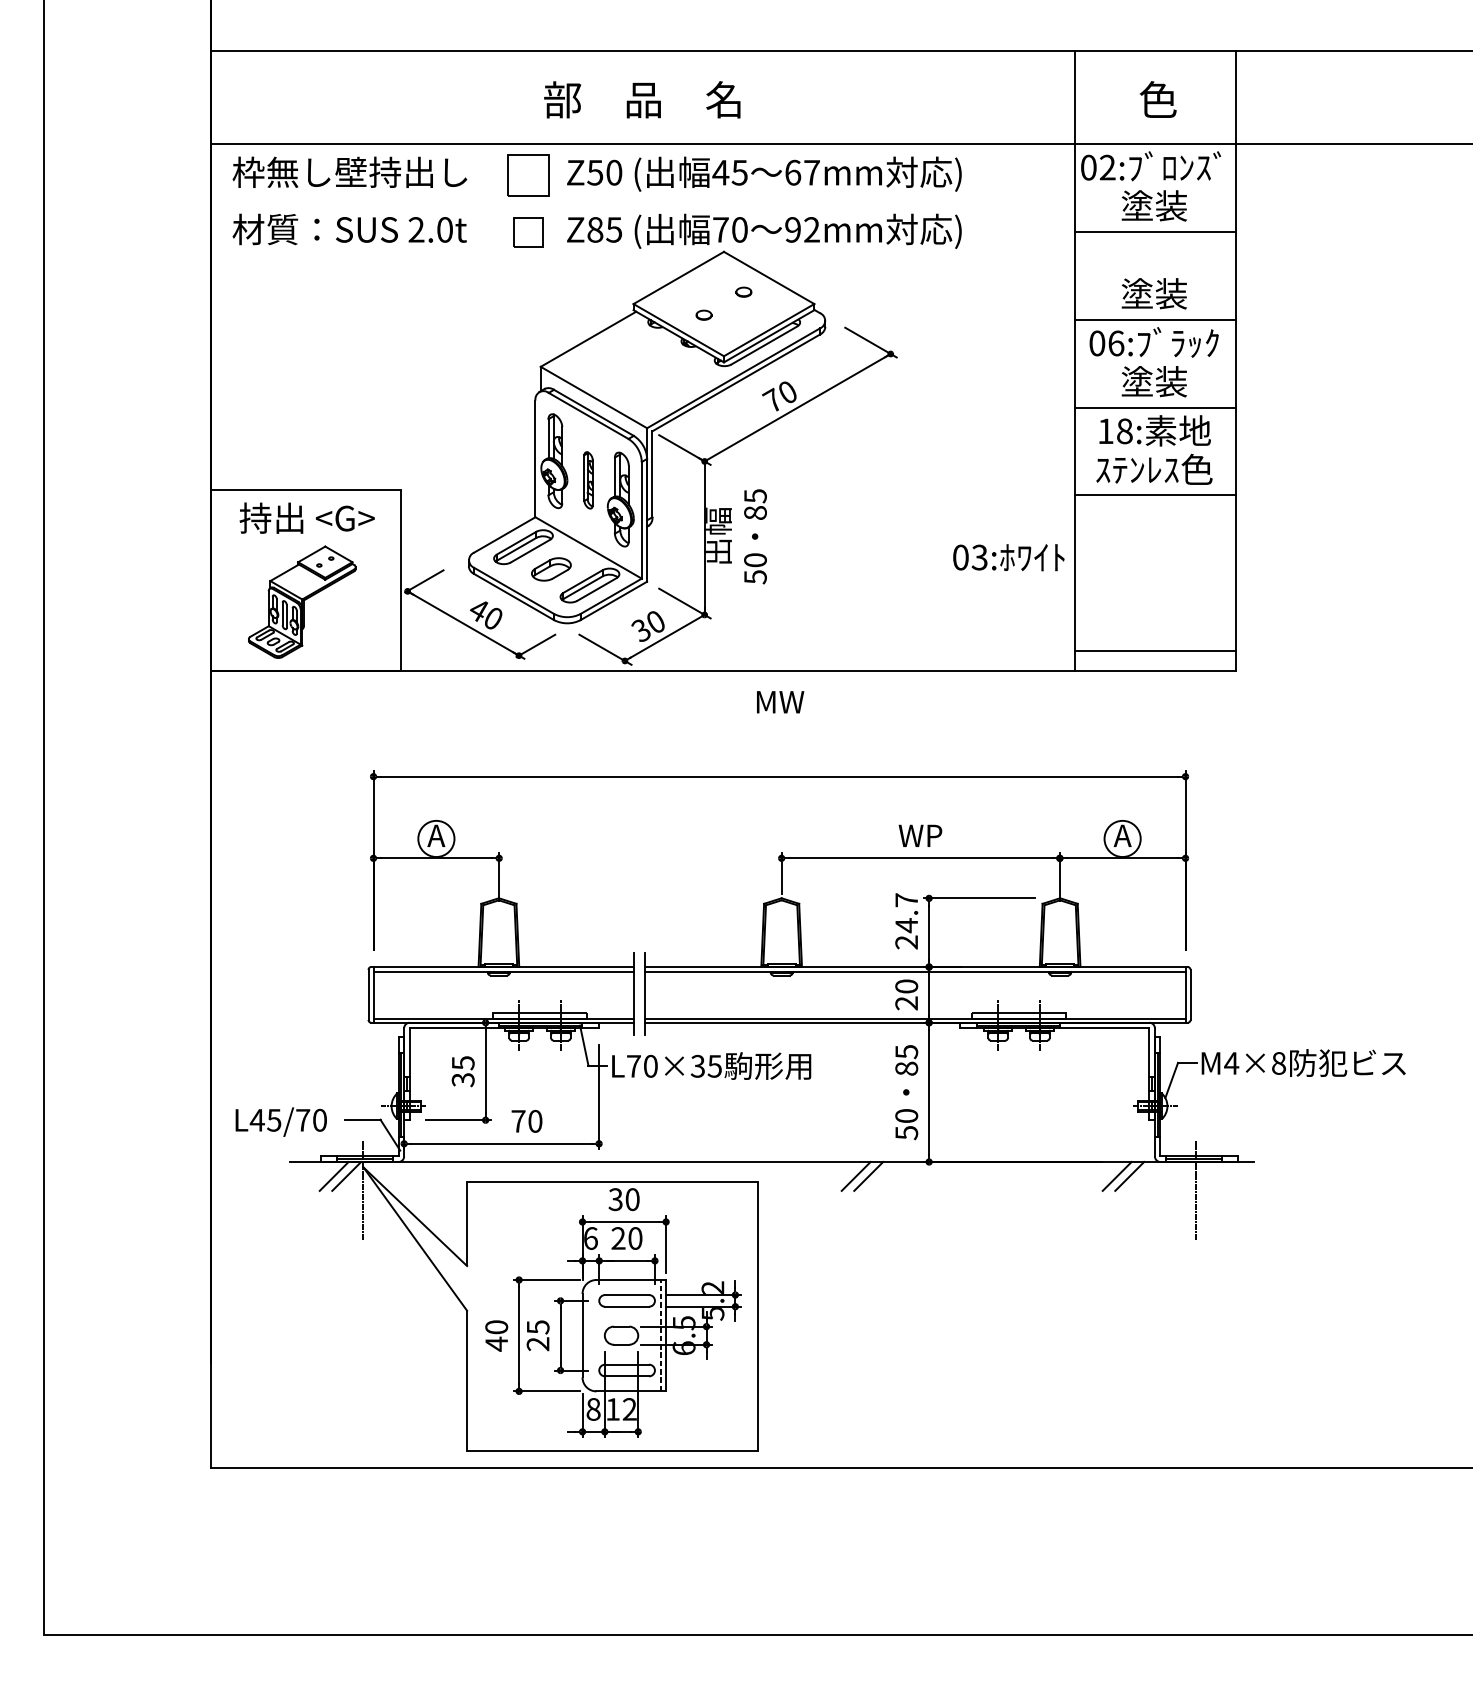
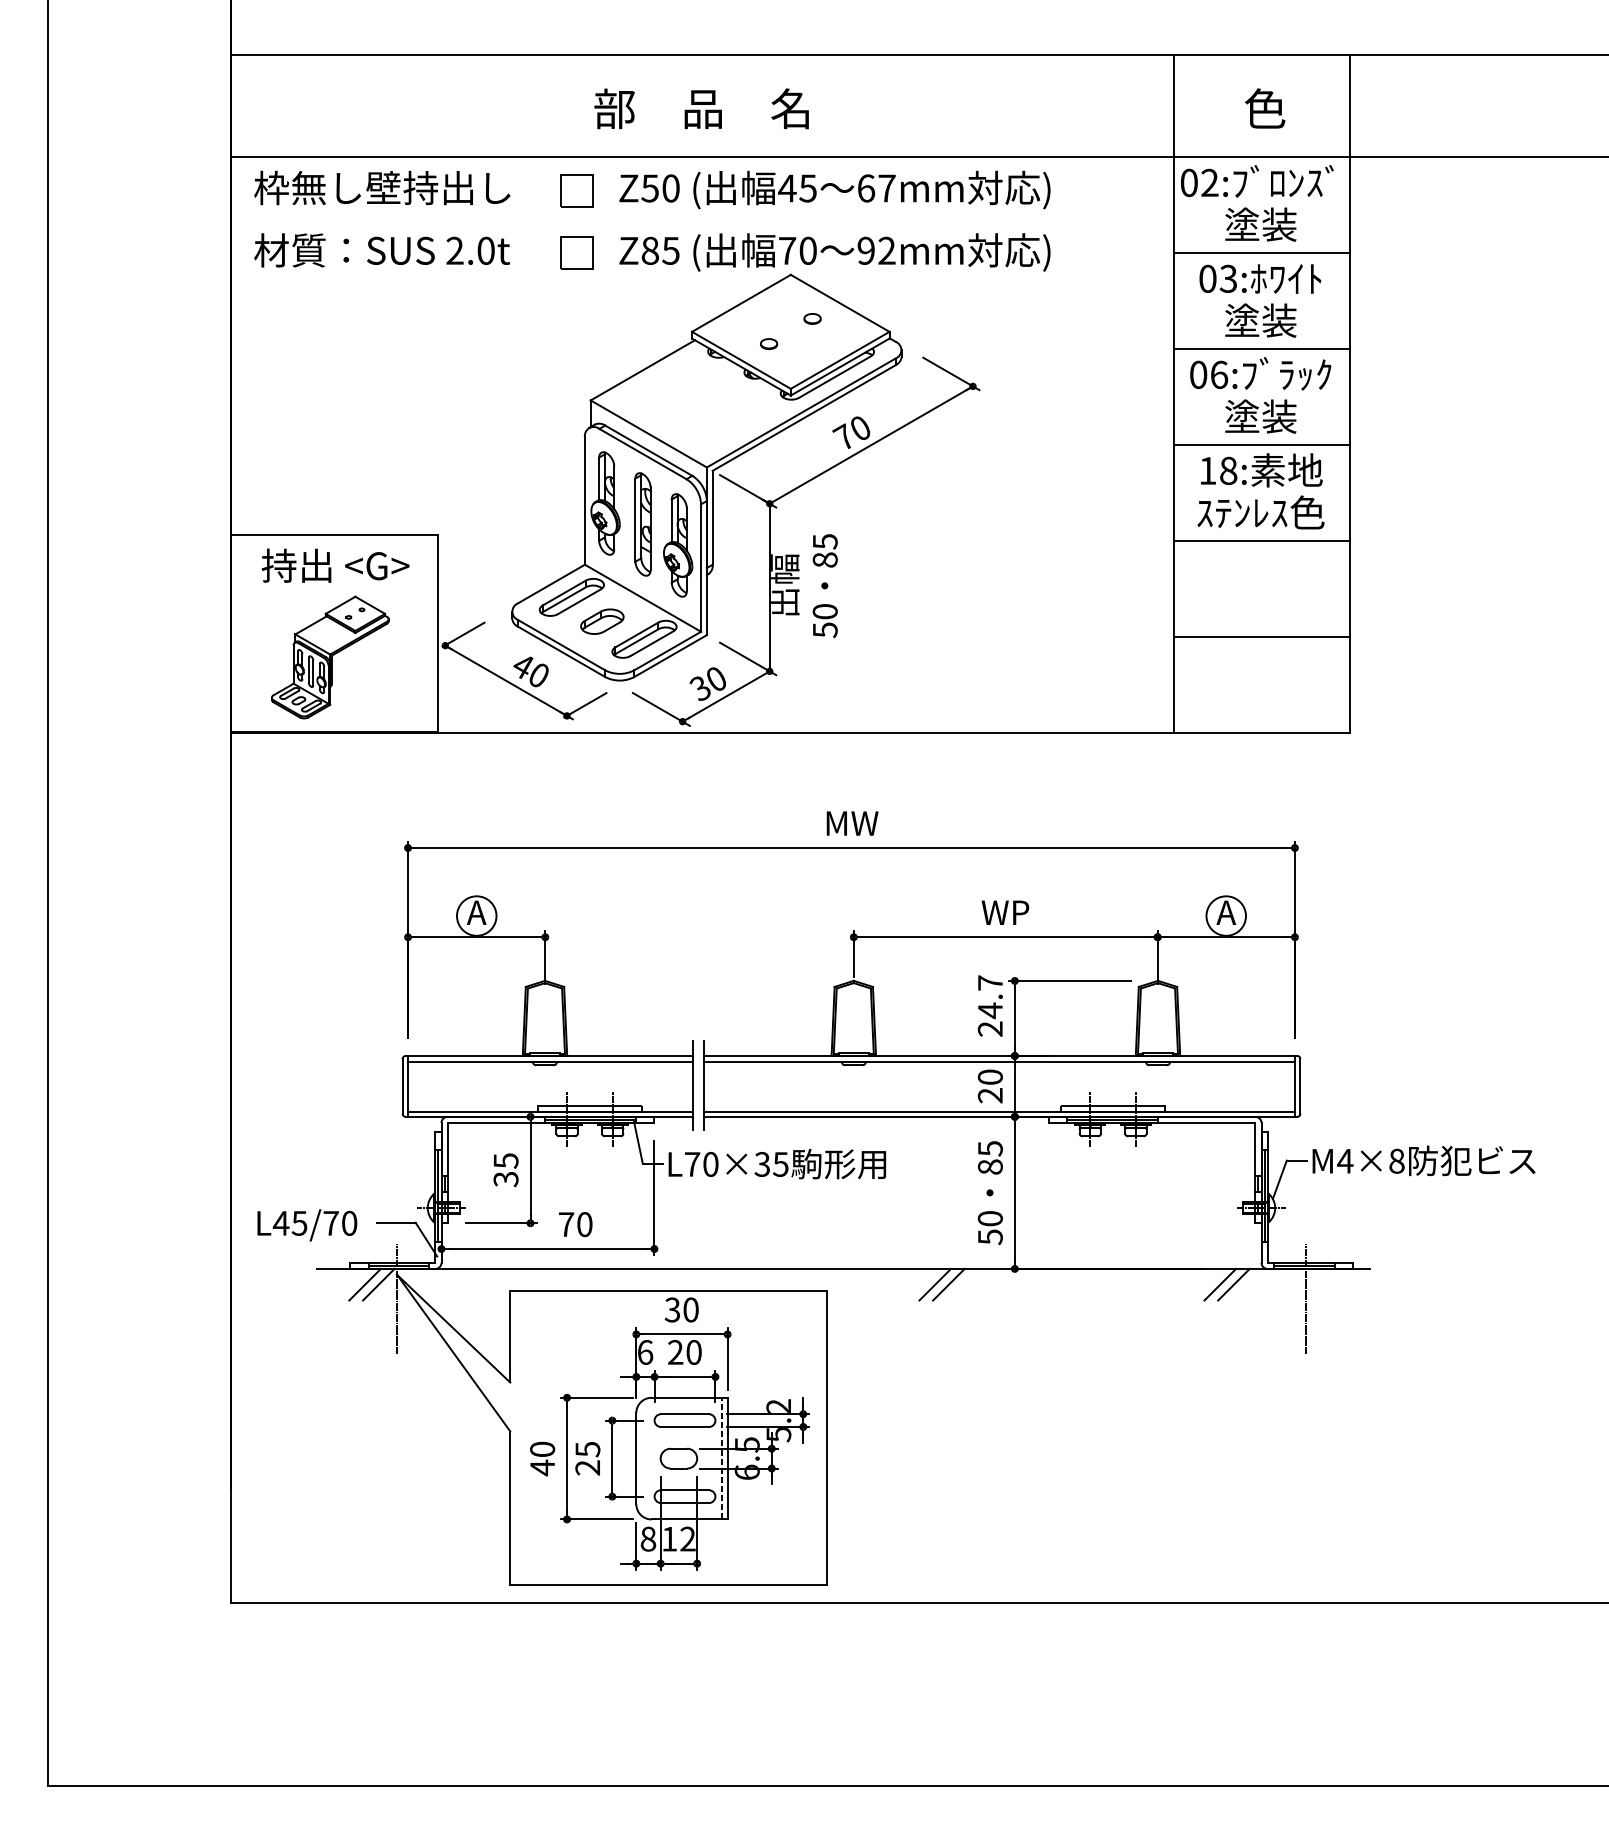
part: (528, 174) -> (577, 190), size x0.71
part: (588, 480) -> (642, 524), size x1.67
text: (1008, 557) -> (1259, 278), moved
line: (1155, 651) -> (1262, 637), moved
text: (780, 702) -> (852, 823), moved

